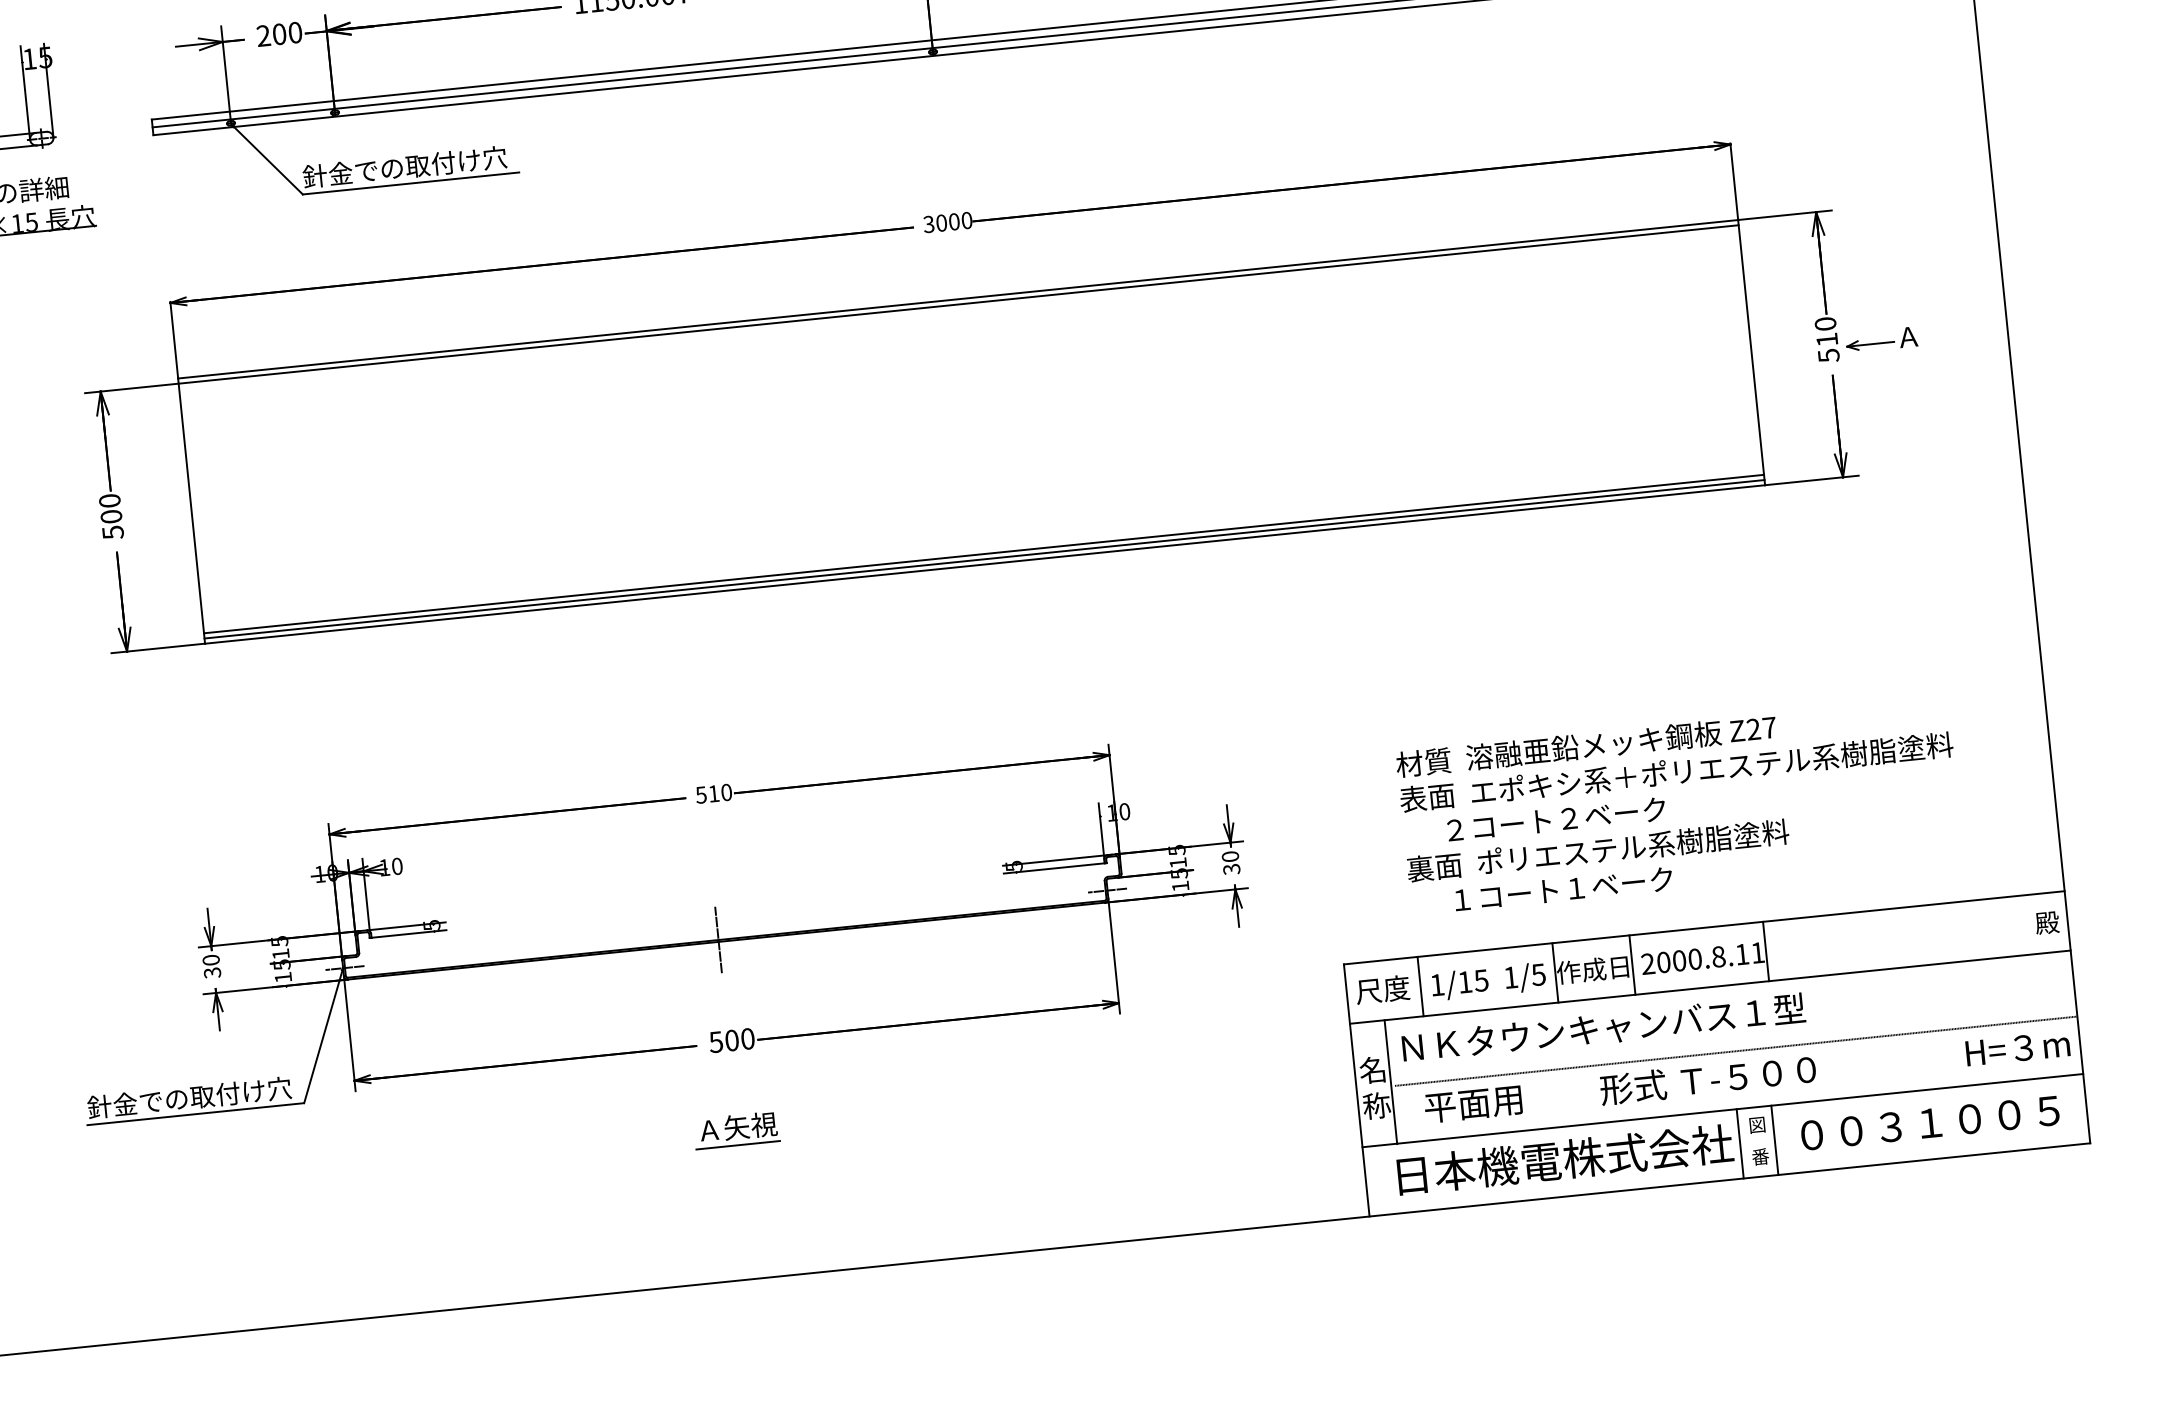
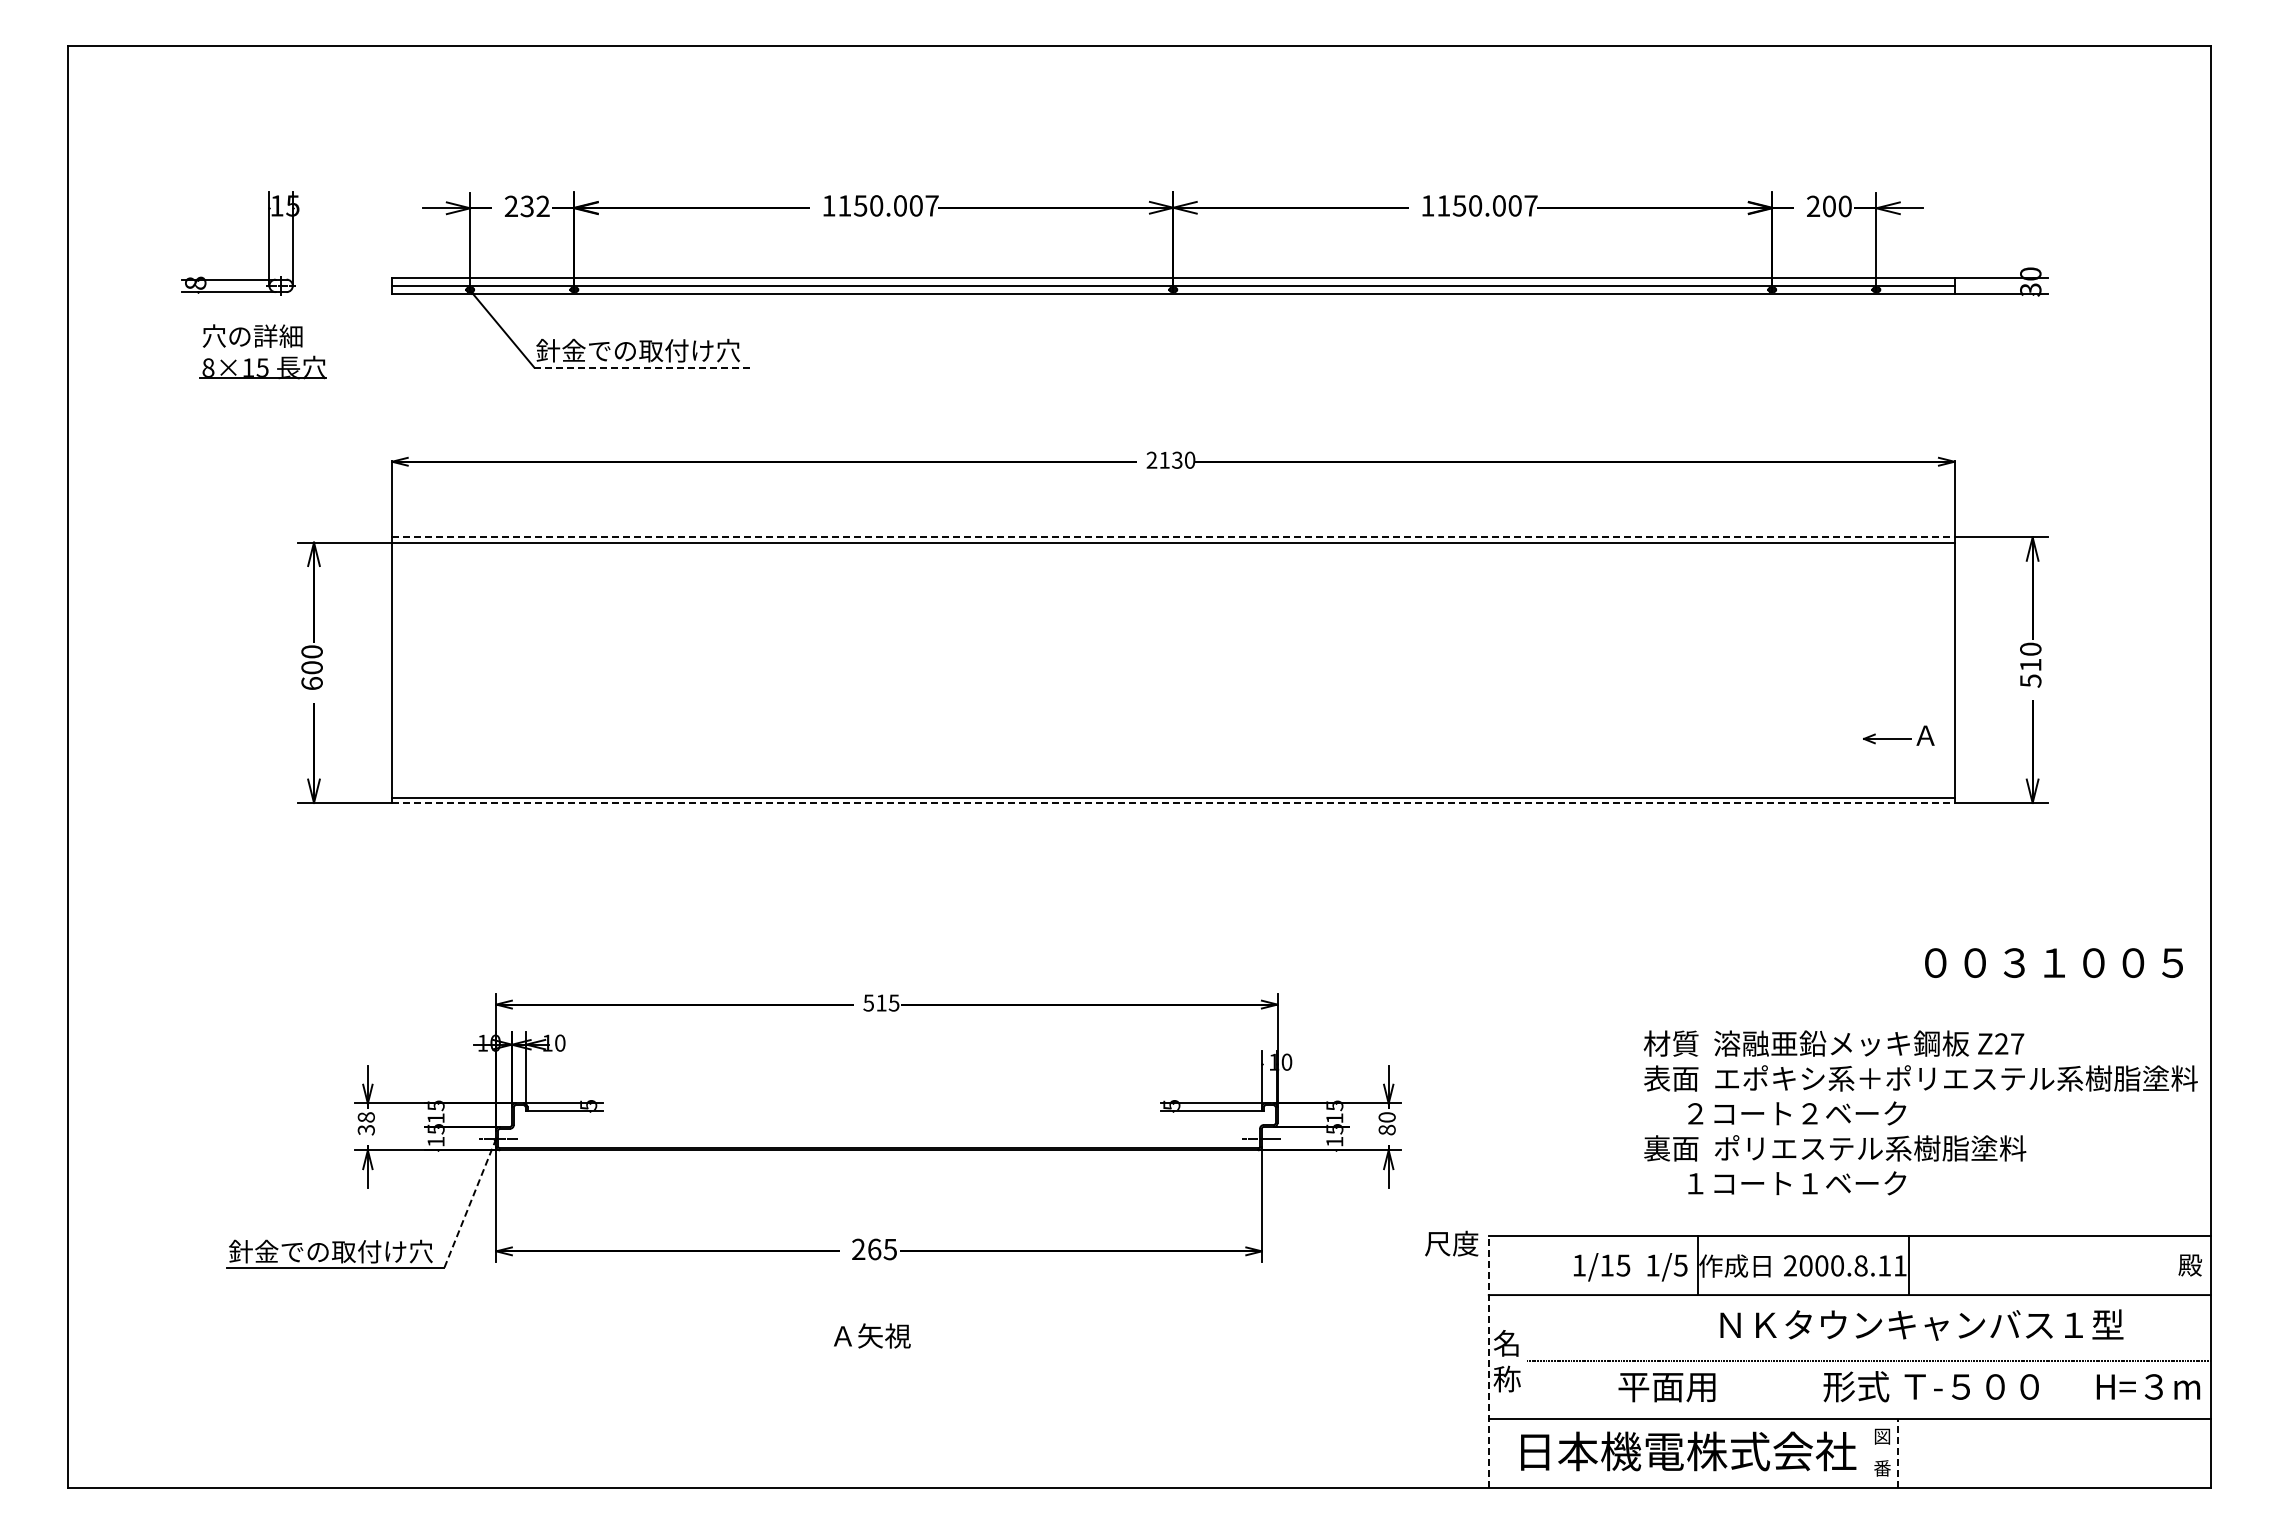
text: (286, 33) -> (534, 206), 200 -> 232
line: (411, 183) -> (643, 367), solid -> dashed
text: (941, 222) -> (1164, 459), 3000 -> 2130
line: (958, 299) -> (1173, 537), solid -> dashed
part: (1881, 339) -> (1898, 735), moved
text: (112, 532) -> (311, 683), 500 -> 600
line: (984, 553) -> (1173, 792), removed
line: (985, 564) -> (1173, 803), solid -> dashed
text: (725, 792) -> (893, 1002), 510 -> 515
text: (1679, 806) -> (1920, 1112), moved
text: (1231, 868) -> (1386, 1129), 30 -> 80
line: (718, 940) -> (871, 1148), removed
text: (211, 960) -> (366, 1117), 30 -> 38
line: (1632, 965) -> (1774, 1265), removed
line: (1420, 986) -> (1562, 1265), removed
text: (1382, 989) -> (1451, 1243), moved
text: (1603, 1027) -> (1921, 1324), moved
line: (323, 1035) -> (470, 1203), solid -> dashed
text: (730, 1040) -> (873, 1249), 500 -> 265
text: (1707, 1079) -> (1930, 1386), moved
line: (1390, 1082) -> (1523, 1357), removed
line: (1356, 1090) -> (1488, 1361), solid -> dashed
text: (1472, 1104) -> (1666, 1387), moved
text: (1929, 1122) -> (2053, 962), moved
line: (1775, 1140) -> (1898, 1453), solid -> dashed
line: (1740, 1143) -> (1863, 1453), removed
line: (737, 1144) -> (869, 1353), removed

